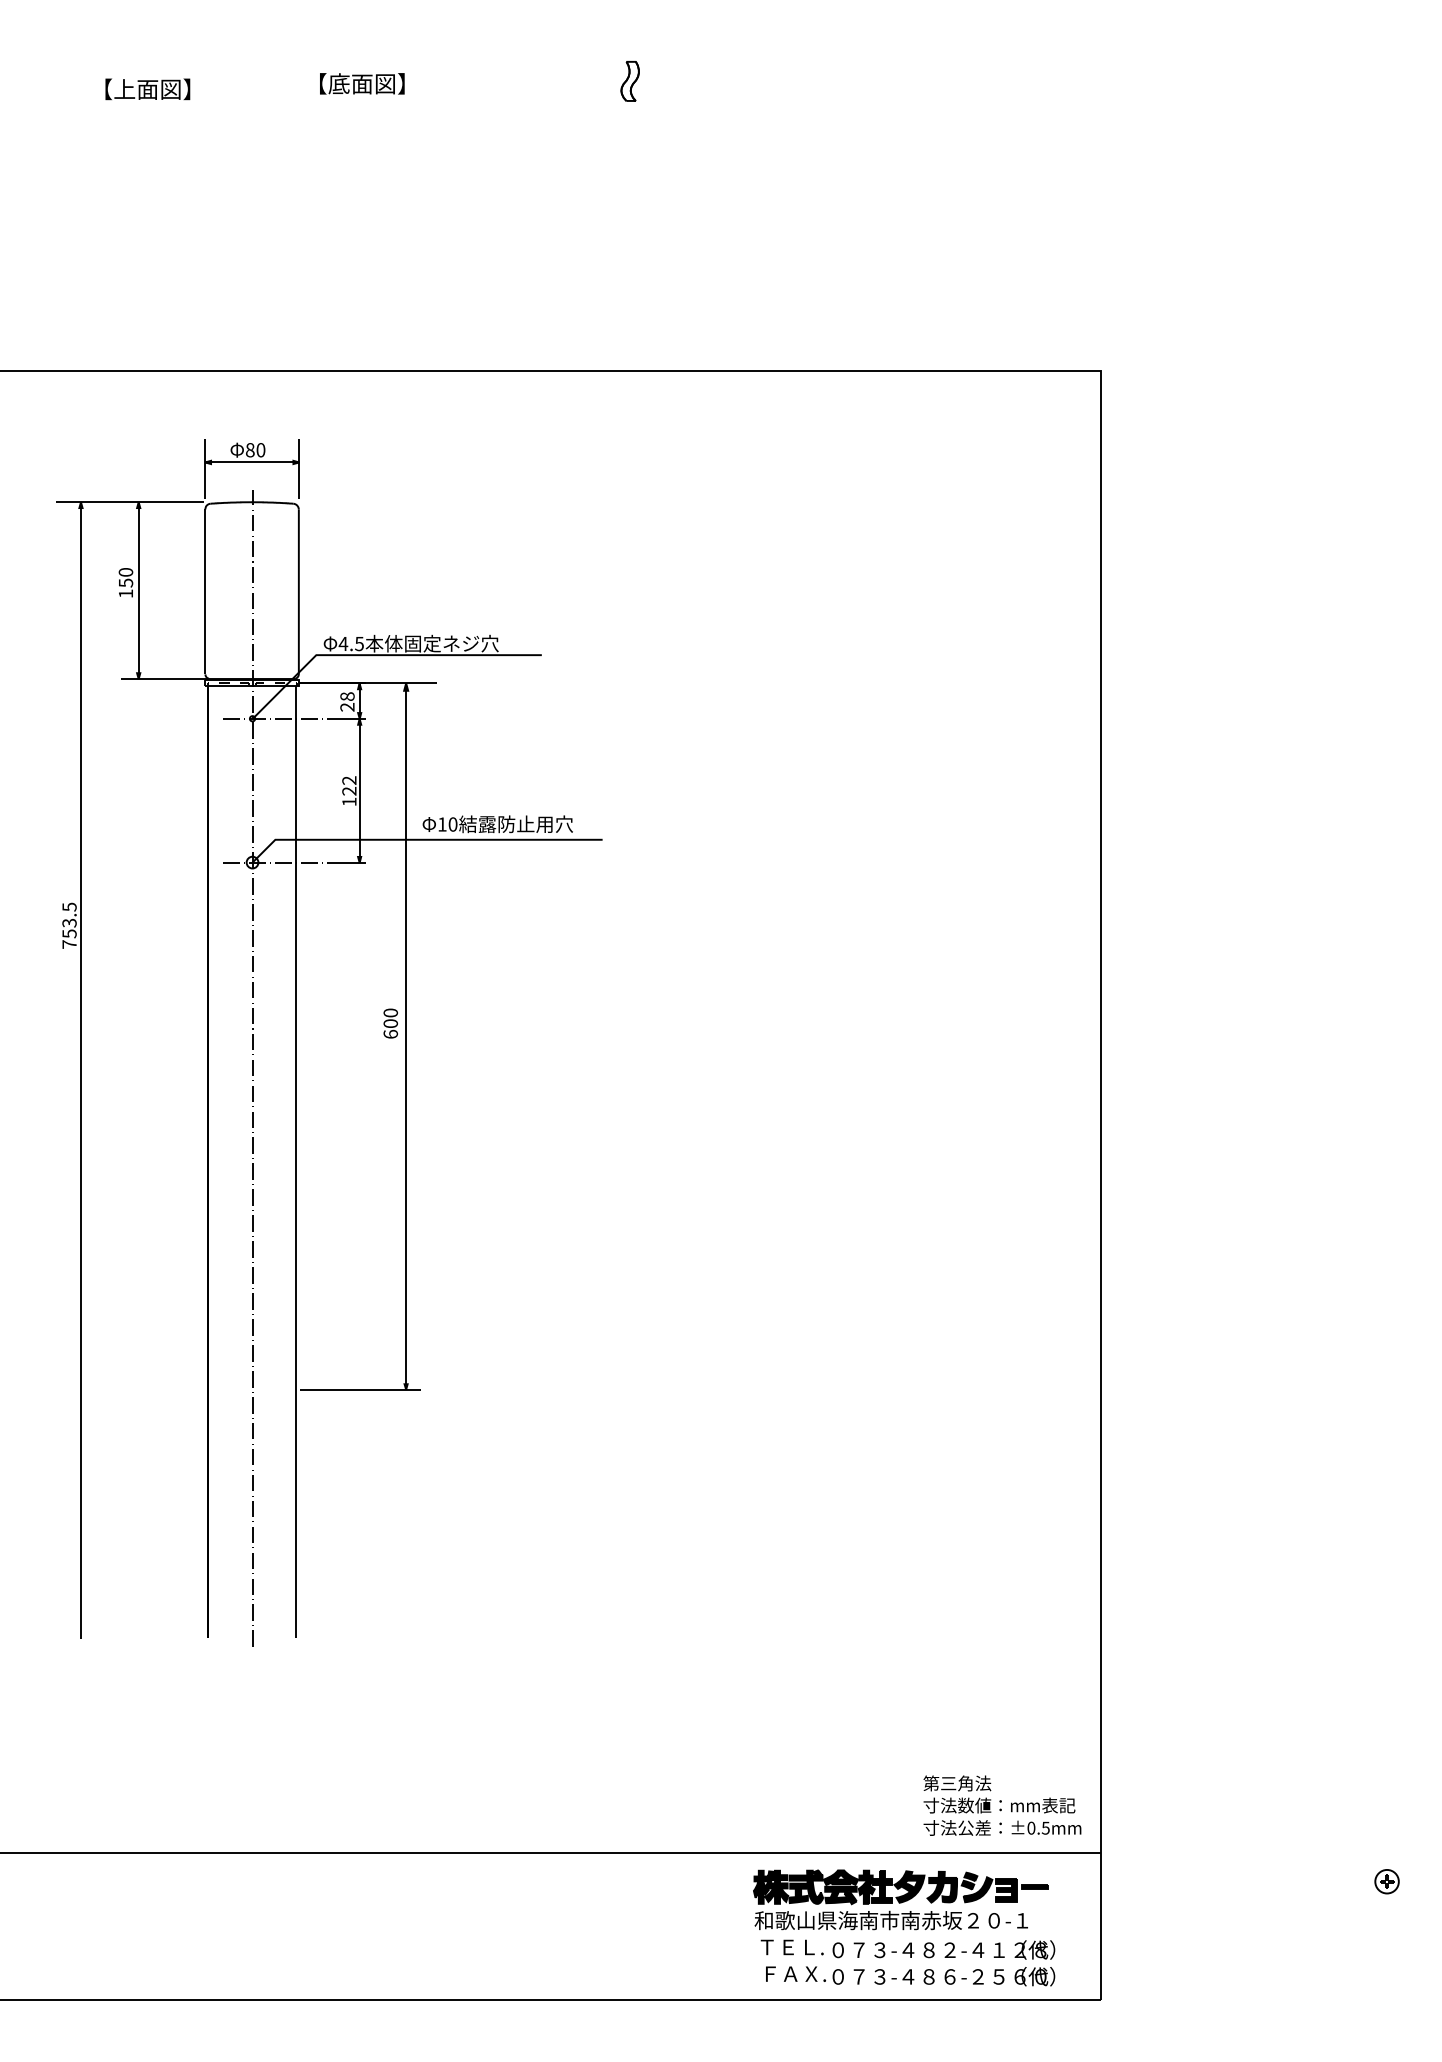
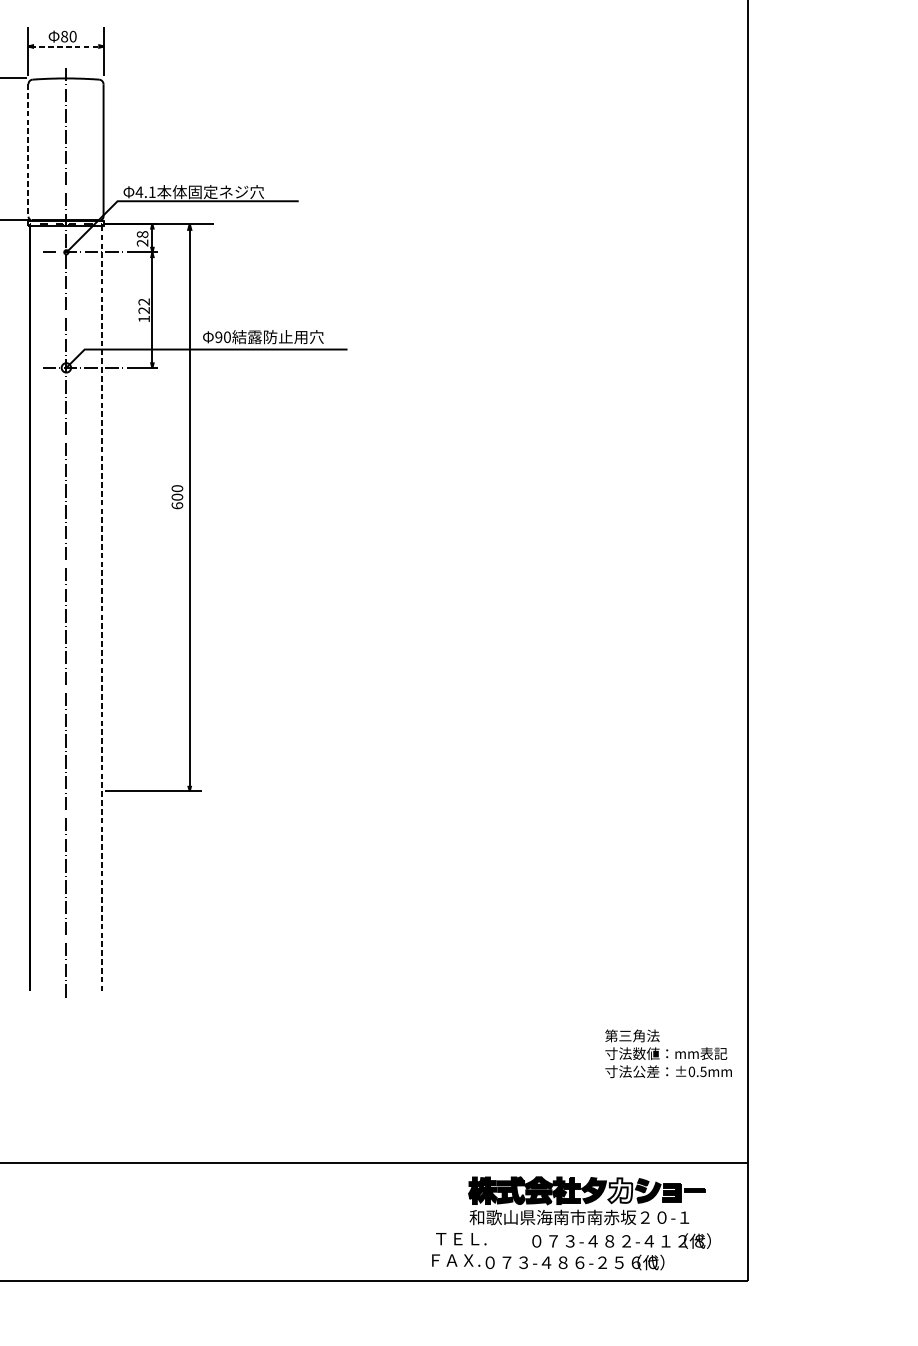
line: (252, 462) -> (66, 46), solid -> dashed
line: (205, 592) -> (28, 150), solid -> dashed
text: (359, 644) -> (152, 192), 4.5 -> 4.1
text: (442, 824) -> (218, 337), 10 -> 90
line: (296, 1163) -> (101, 609), solid -> dashed
text: (1002, 1805) -> (668, 1053), moved
fill: (942, 1886) -> (620, 1190), removed
text: (791, 1947) -> (460, 1239), moved
text: (910, 1976) -> (548, 1262), moved

